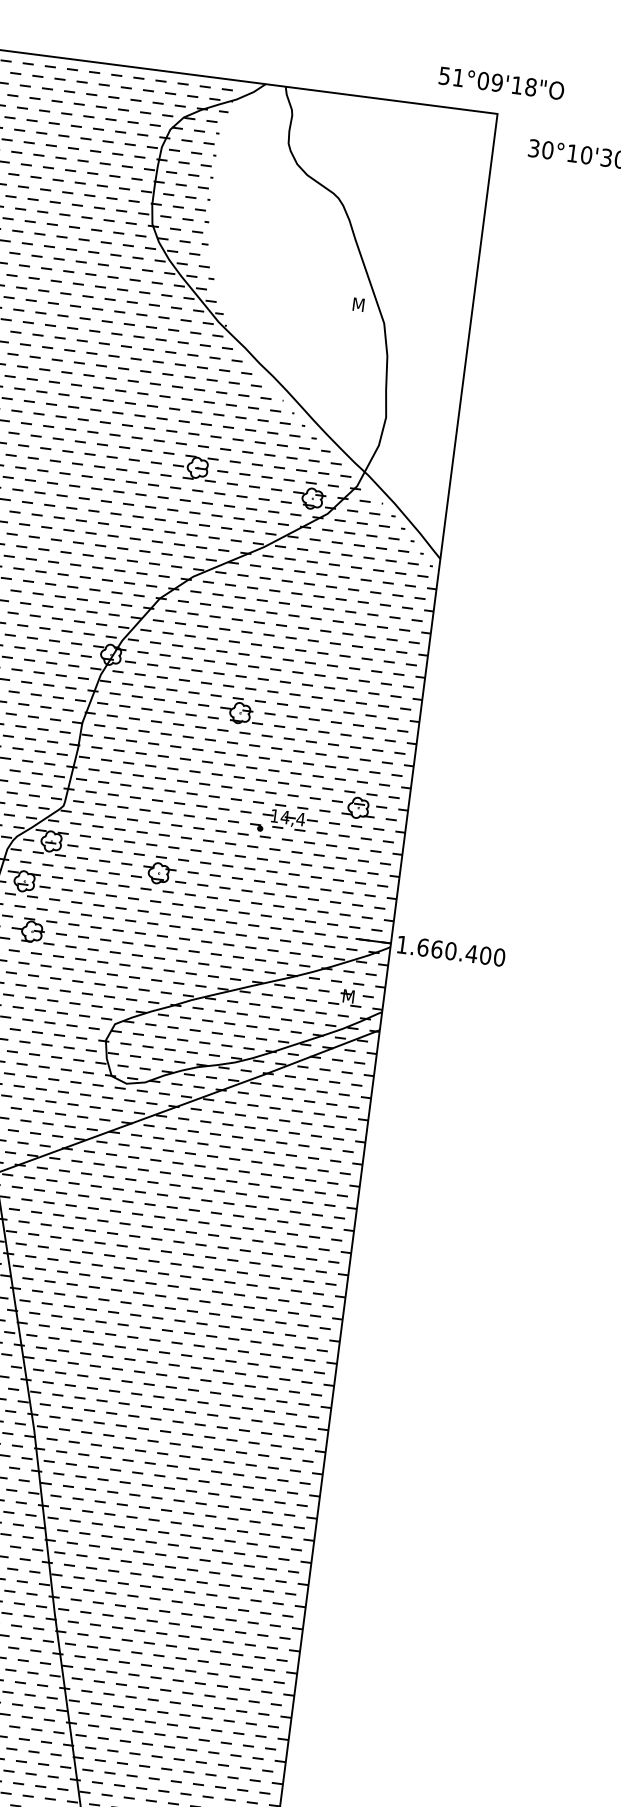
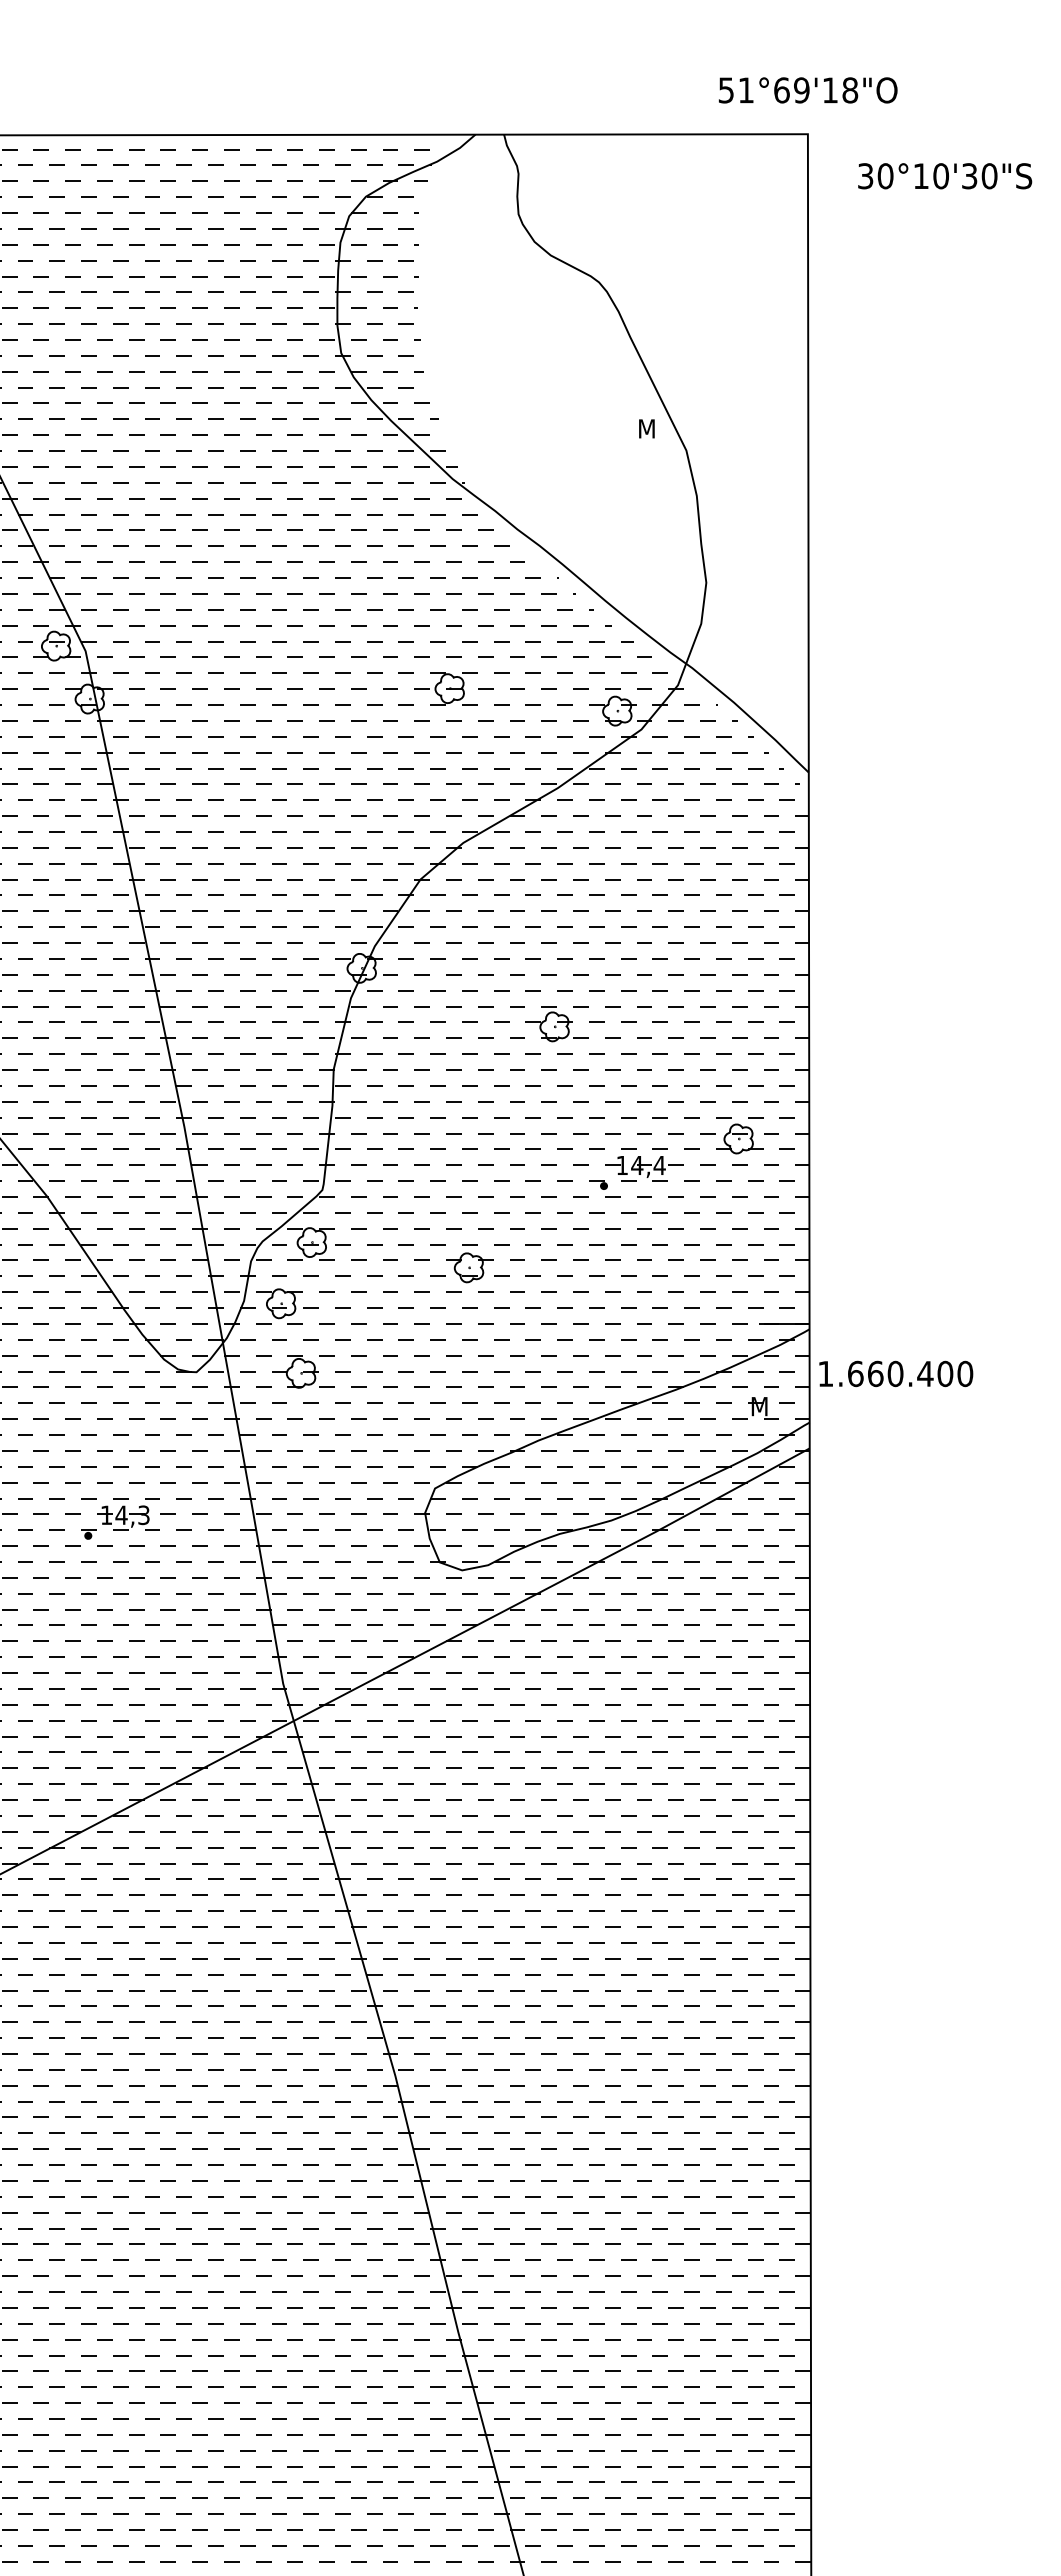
text: (483, 81) -> (781, 90), 51°09'18"O -> 51°69'18"O
text: (451, 950) -> (896, 1373), moved

